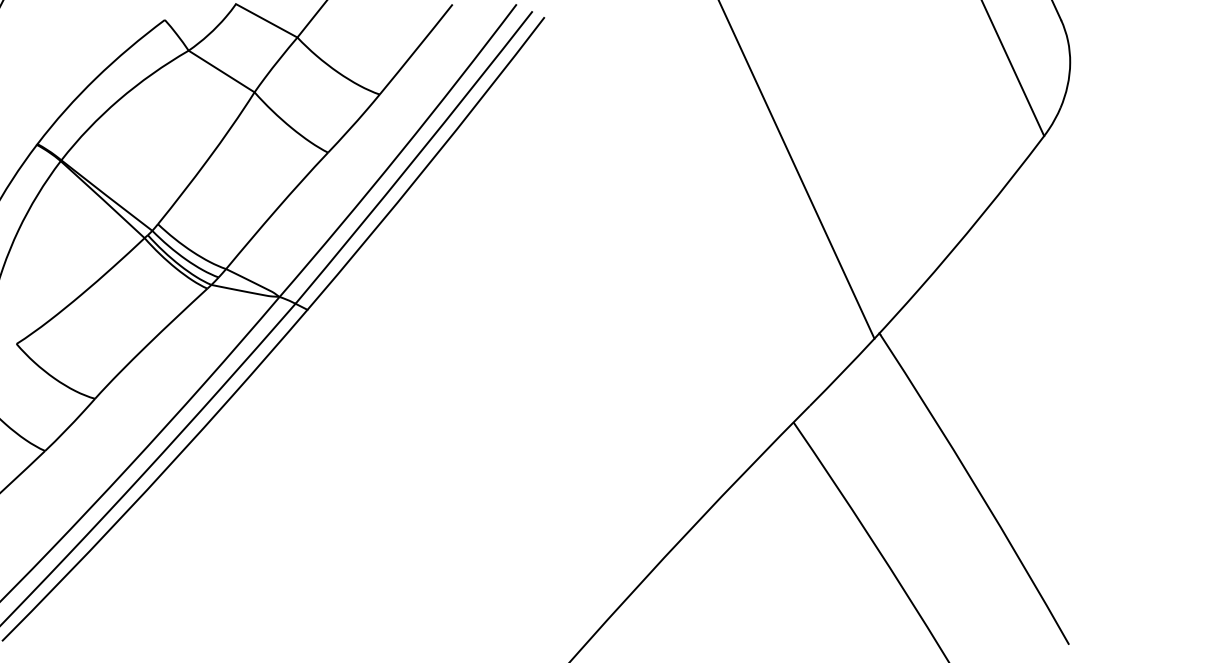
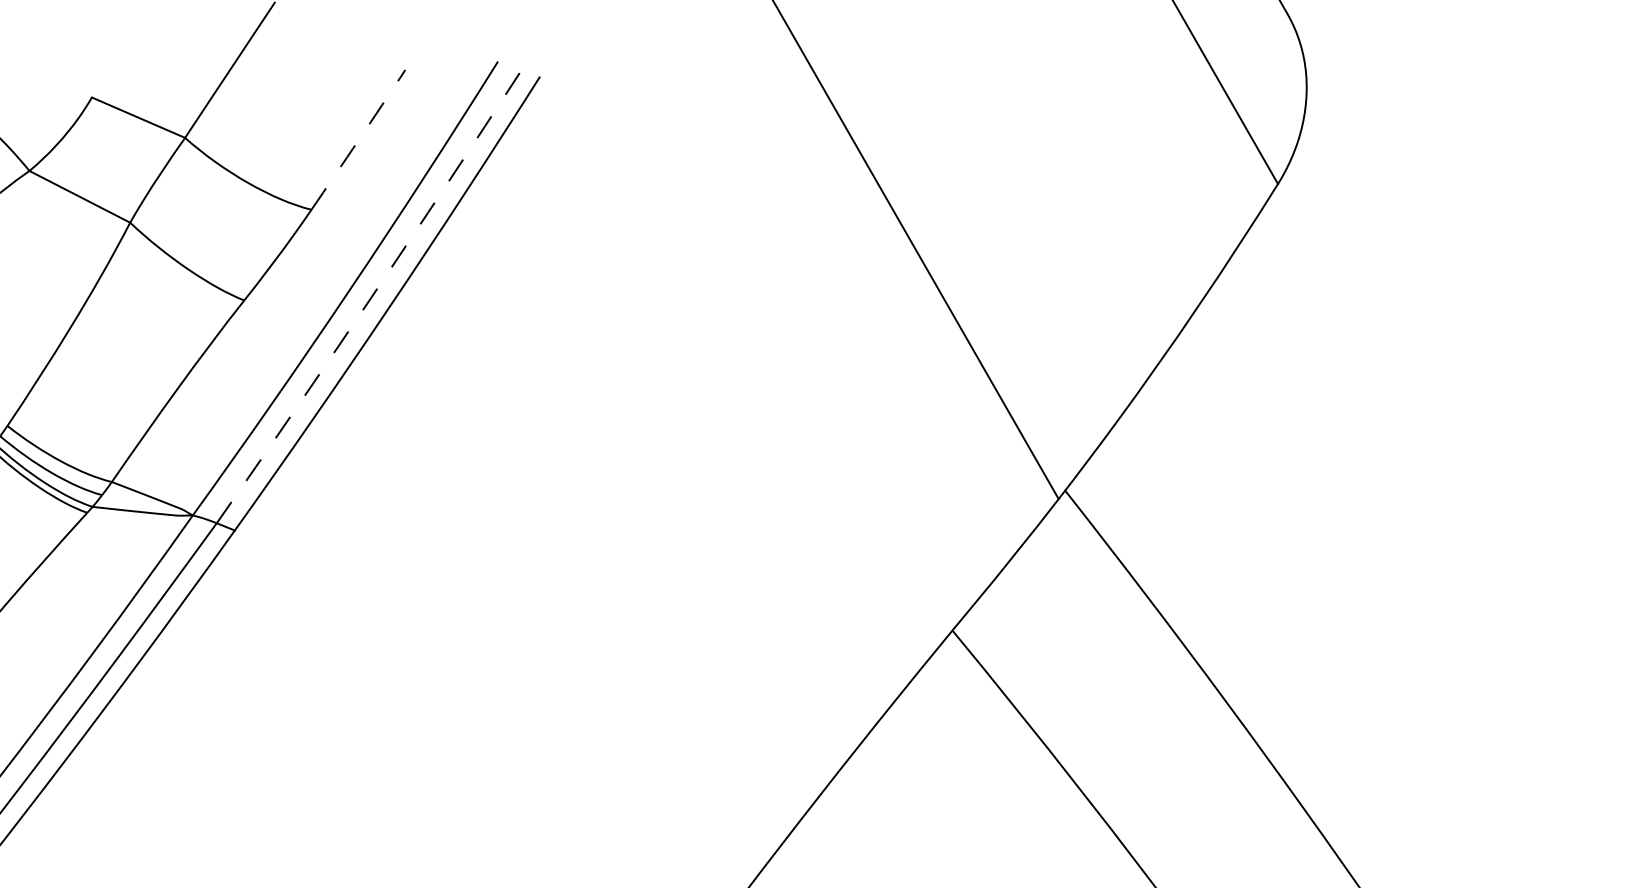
arc: (416, 49) -> (358, 139), solid -> dashed
arc: (415, 158) -> (371, 297), solid -> dashed

